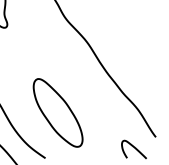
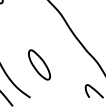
part: (57, 112) -> (39, 64), size x0.6

